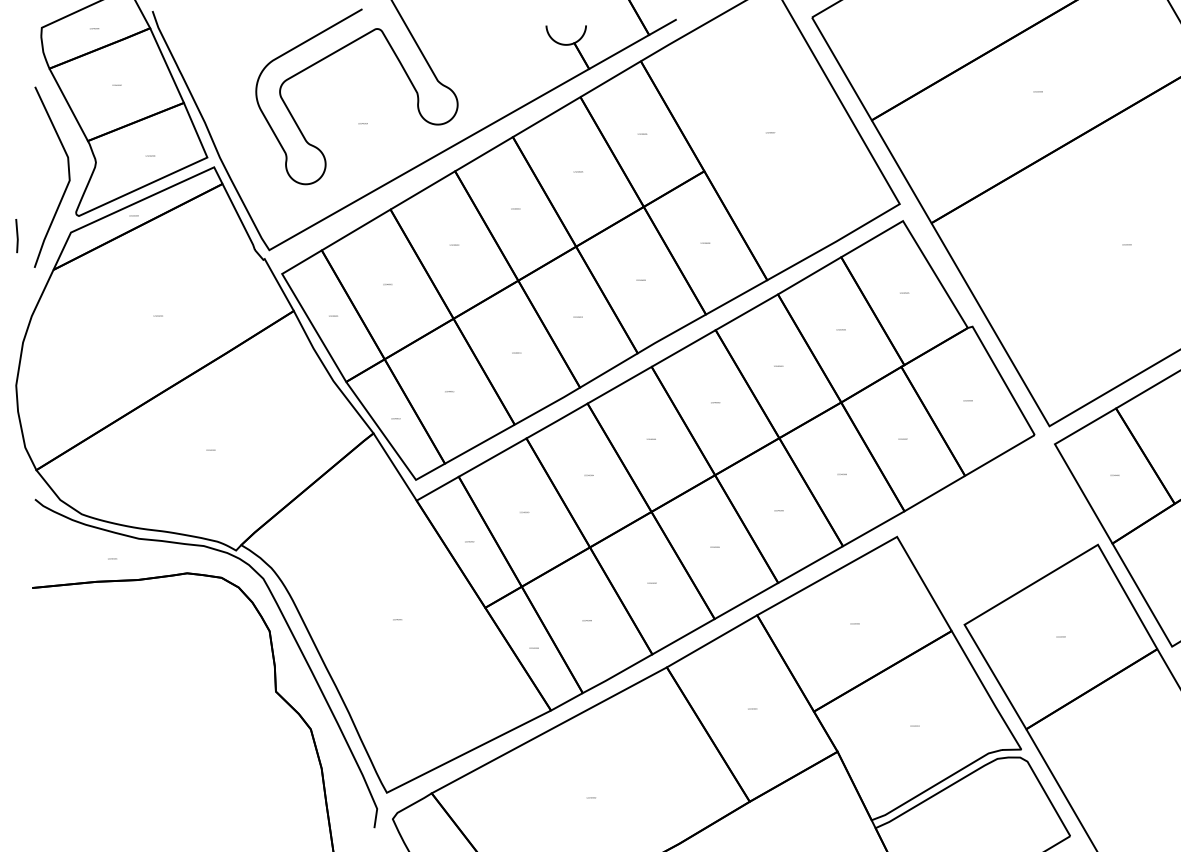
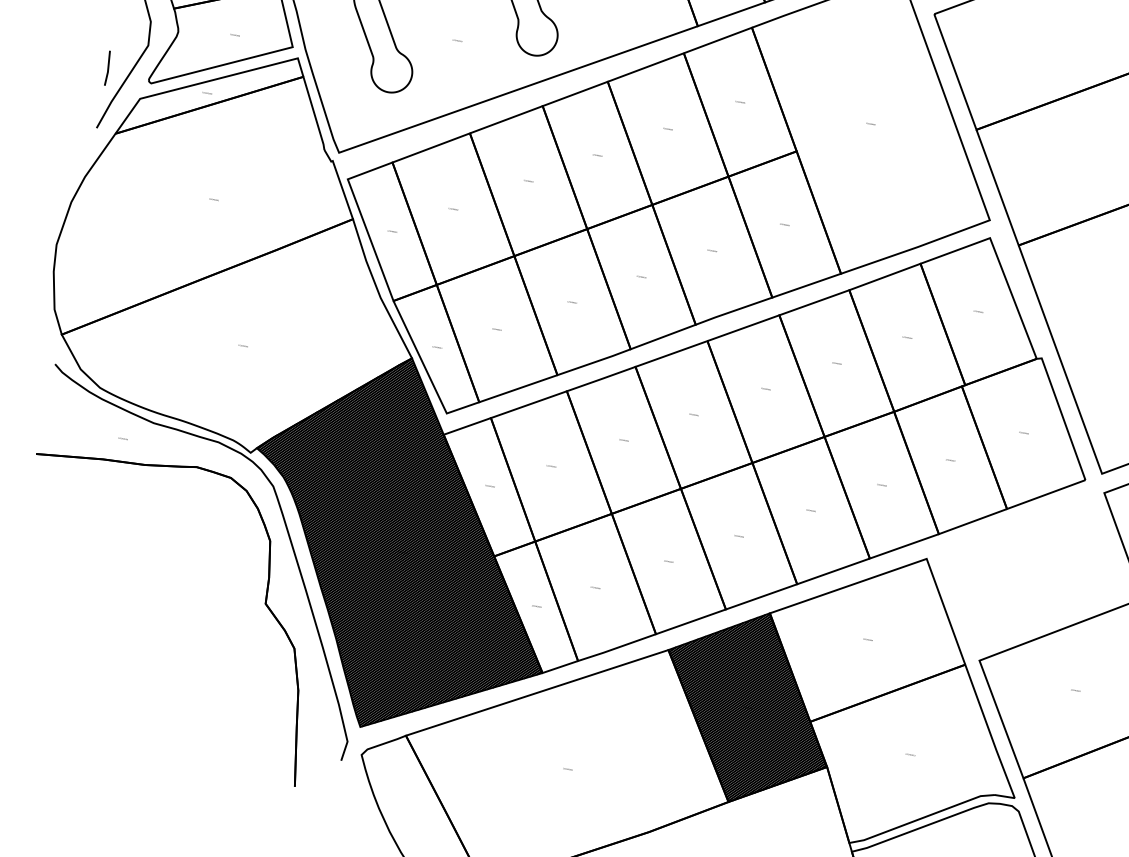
line: (16, 236) -> (107, 68), moved
hatch: (396, 612) -> (402, 545), added
hatch: (751, 708) -> (747, 707), added

